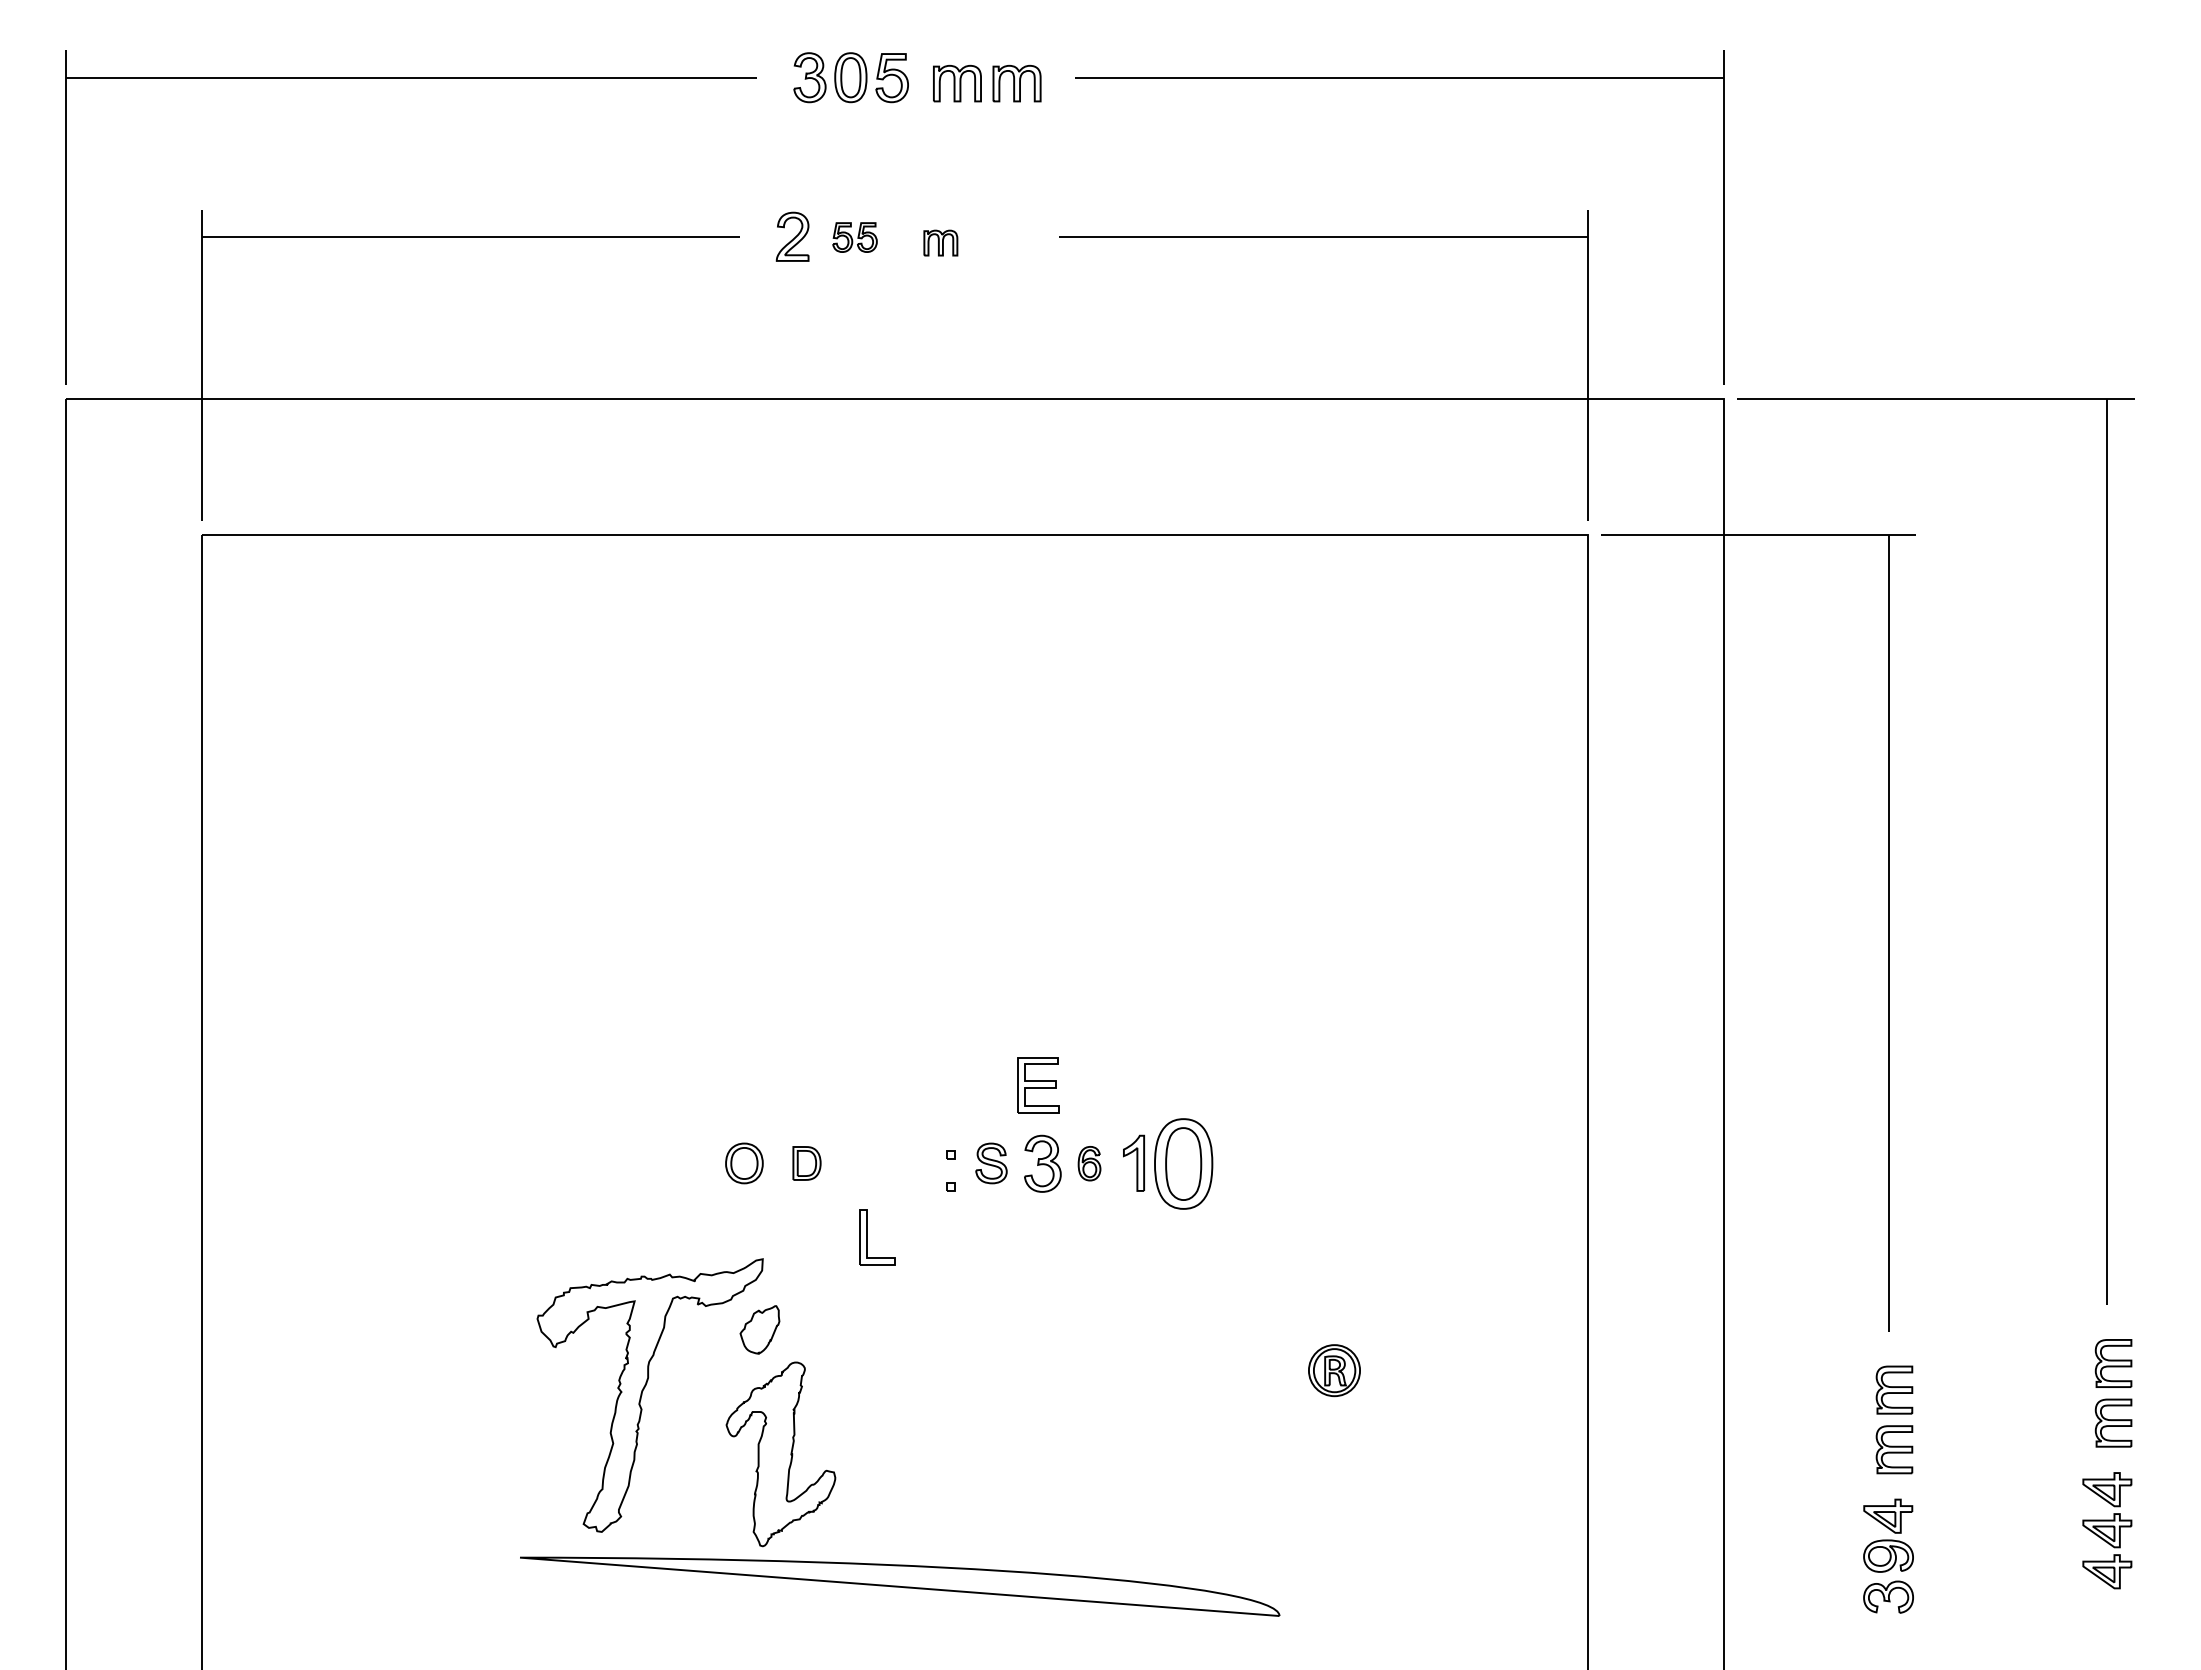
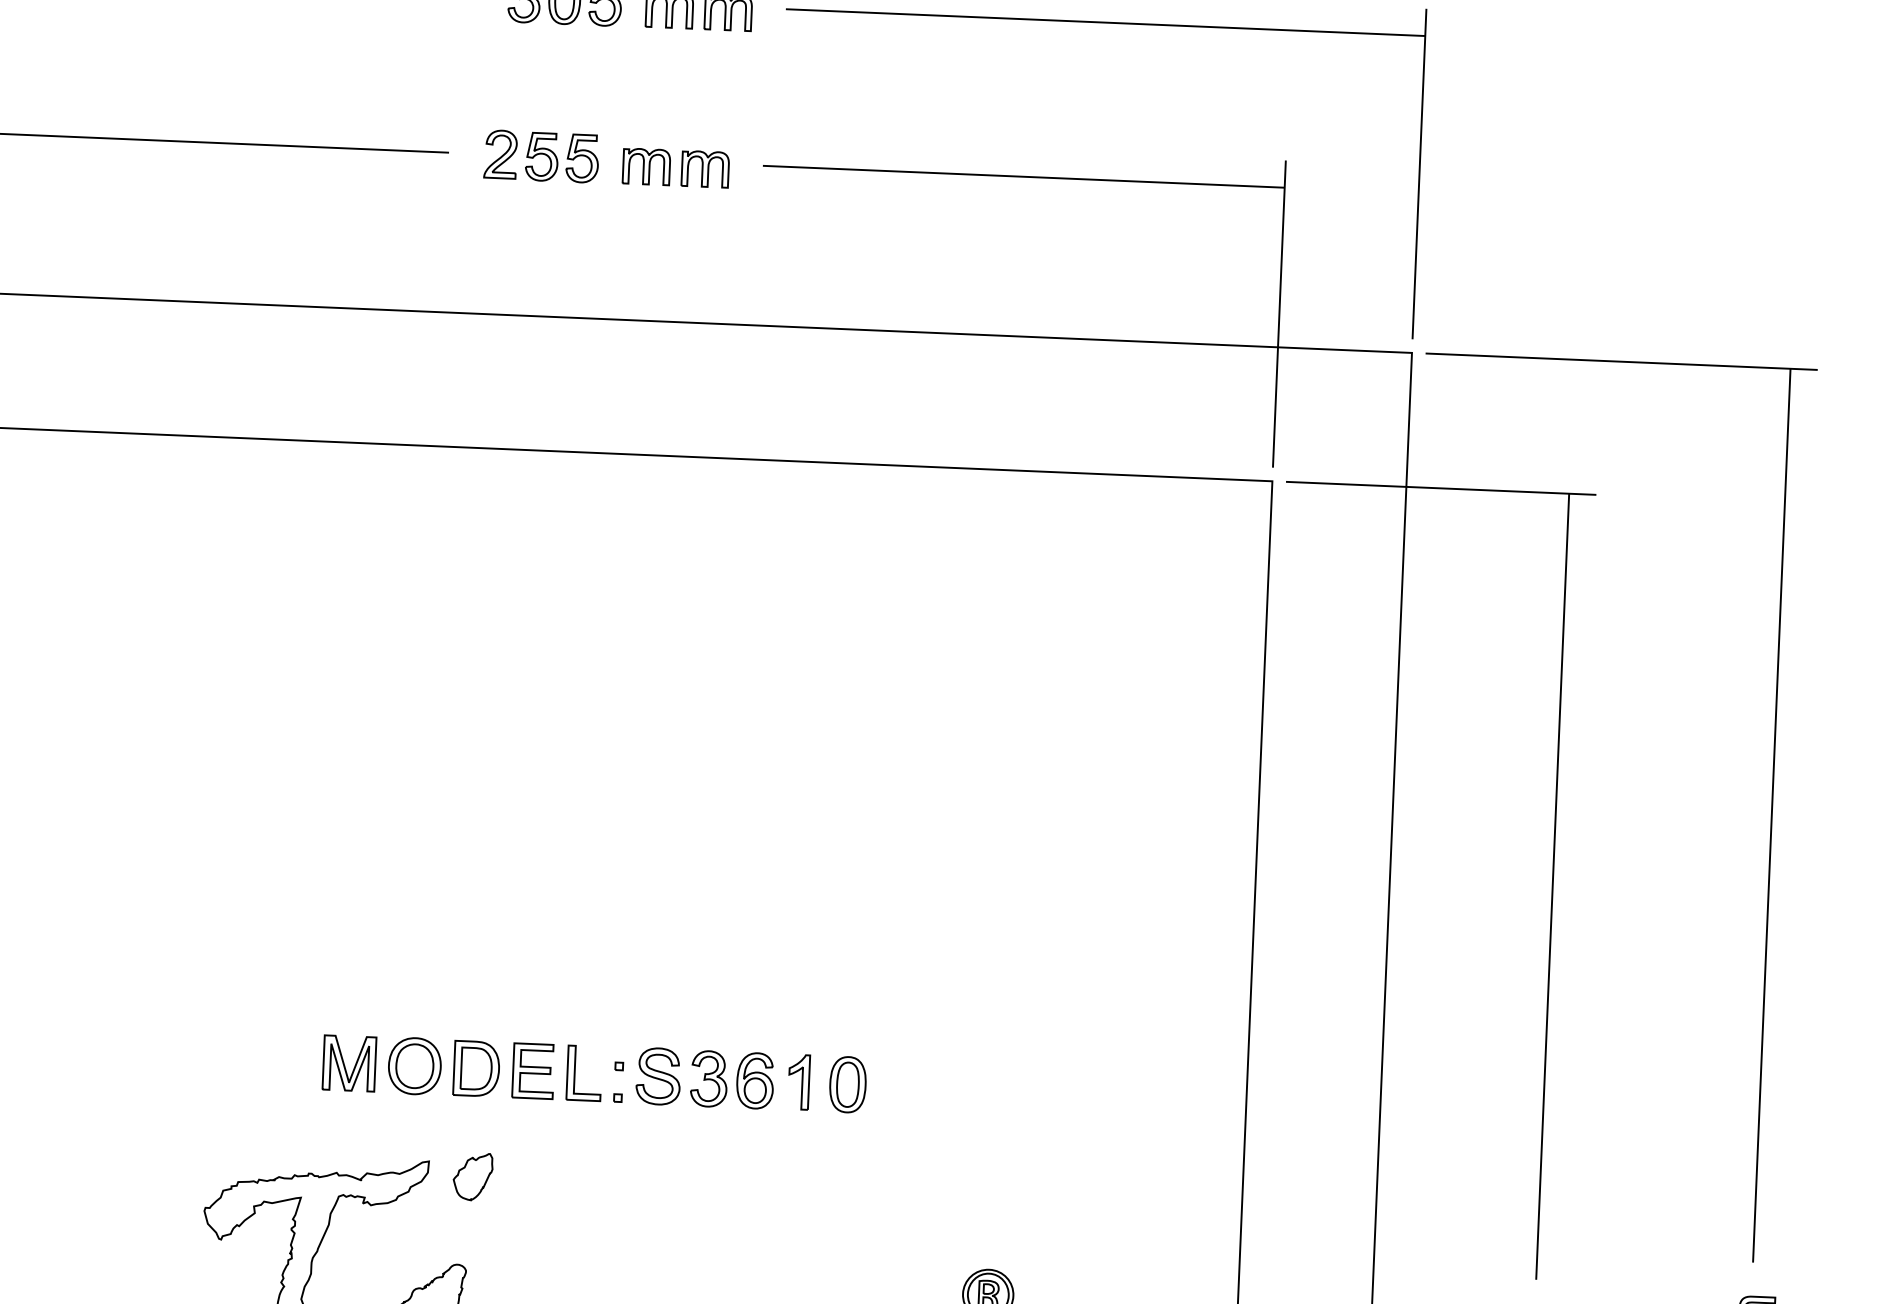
part: (854, 237) -> (561, 157), size x1.67
part: (940, 242) -> (646, 166), size x1.43
part: (1000, 242) -> (705, 168), added
part: (1038, 1085) -> (533, 1071), moved
part: (678, 1163) -> (349, 1063), added
part: (744, 1163) -> (414, 1066), size x1.43
part: (806, 1163) -> (476, 1068), size x1.67
part: (991, 1163) -> (658, 1076), size x1.43
part: (1089, 1163) -> (755, 1080), size x1.67
part: (1183, 1163) -> (847, 1084), size x0.62
part: (867, 1237) -> (574, 1072), moved
part: (759, 1329) -> (472, 1176), moved

